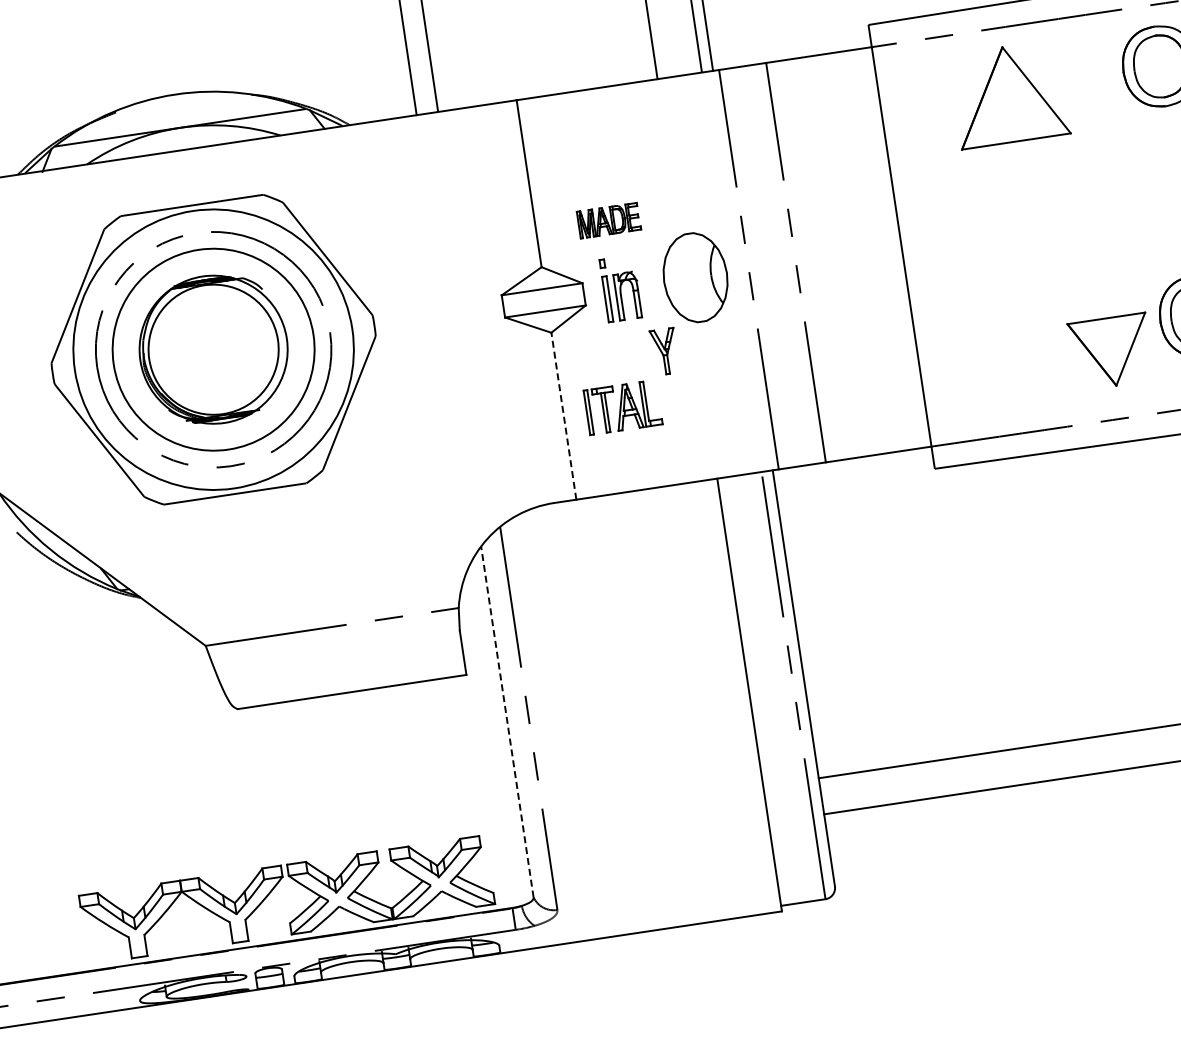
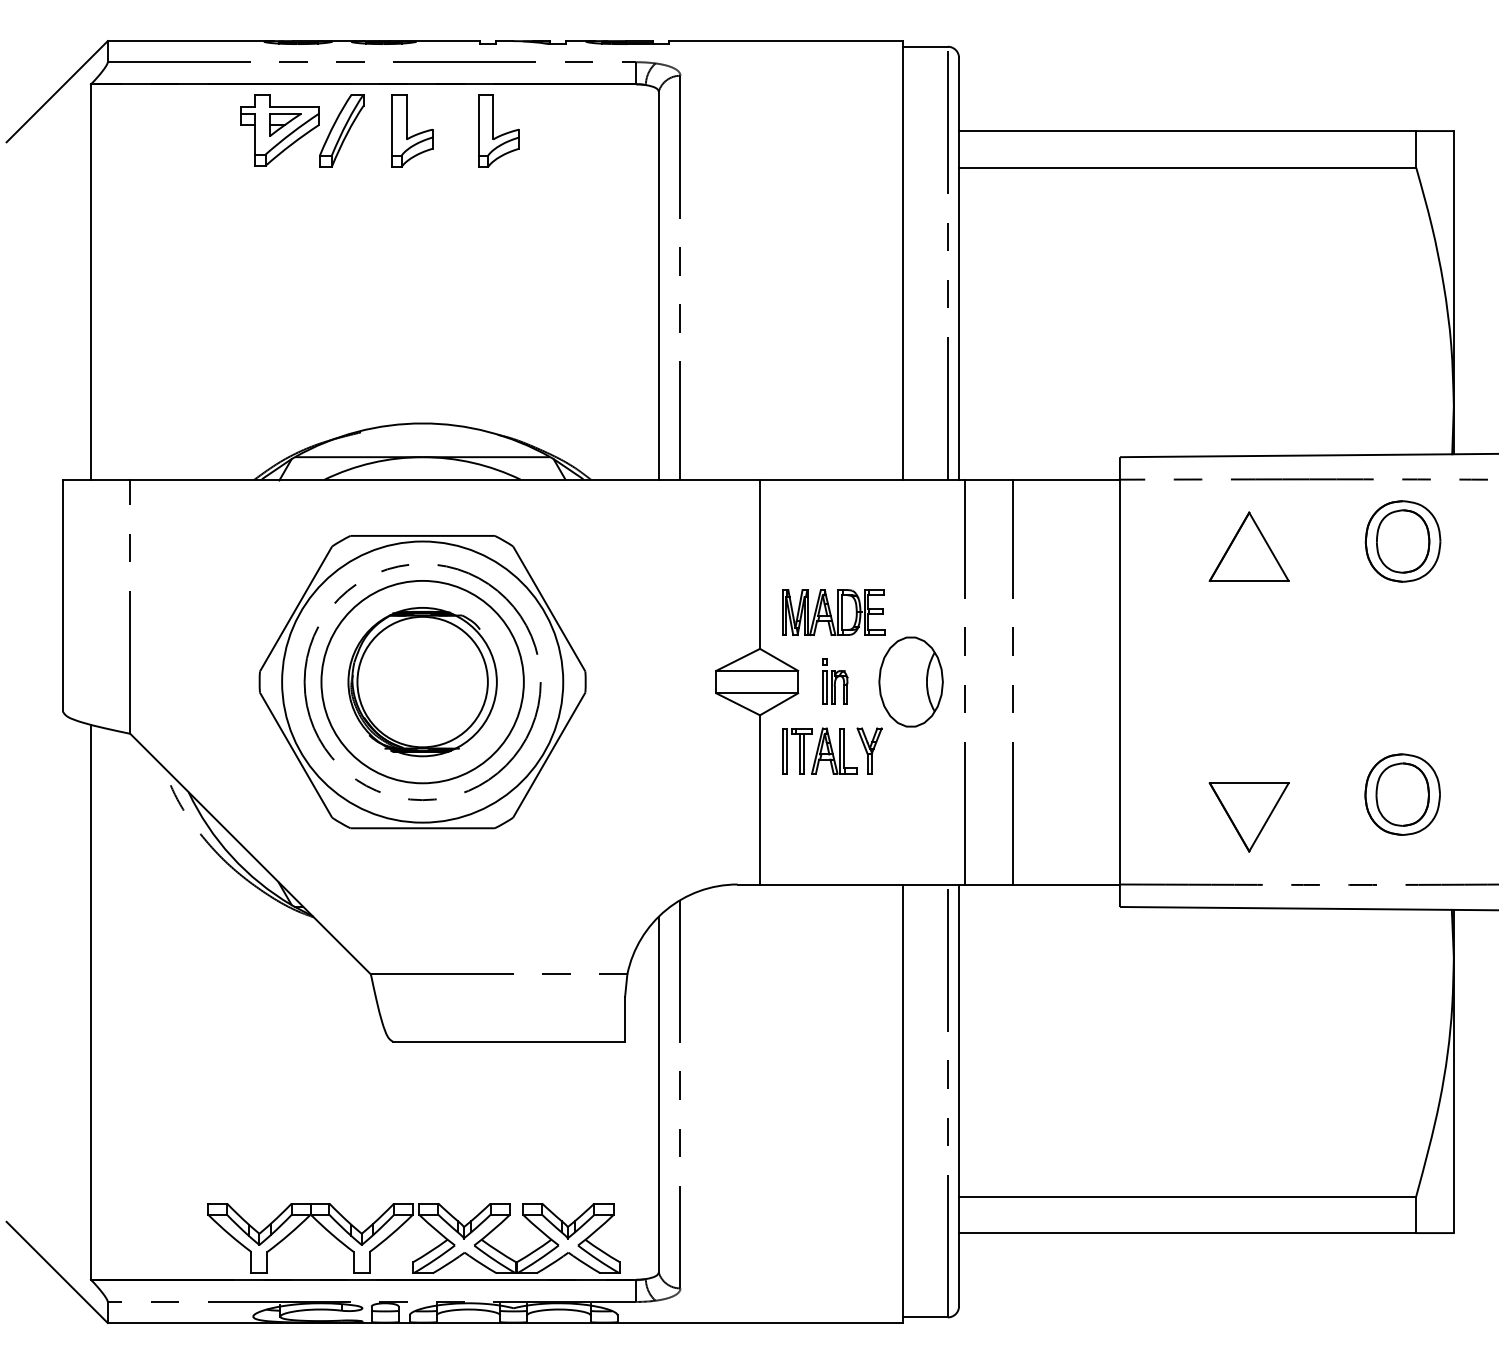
part: (1008, 94) -> (1248, 546), size x0.71
part: (608, 220) -> (833, 612), size x1.67
part: (620, 288) -> (835, 681), size x0.71
part: (1110, 352) -> (1248, 817), moved
part: (622, 407) -> (819, 750), moved
line: (564, 415) -> (760, 799), dashed -> solid
line: (507, 721) -> (658, 1094), dashed -> solid

